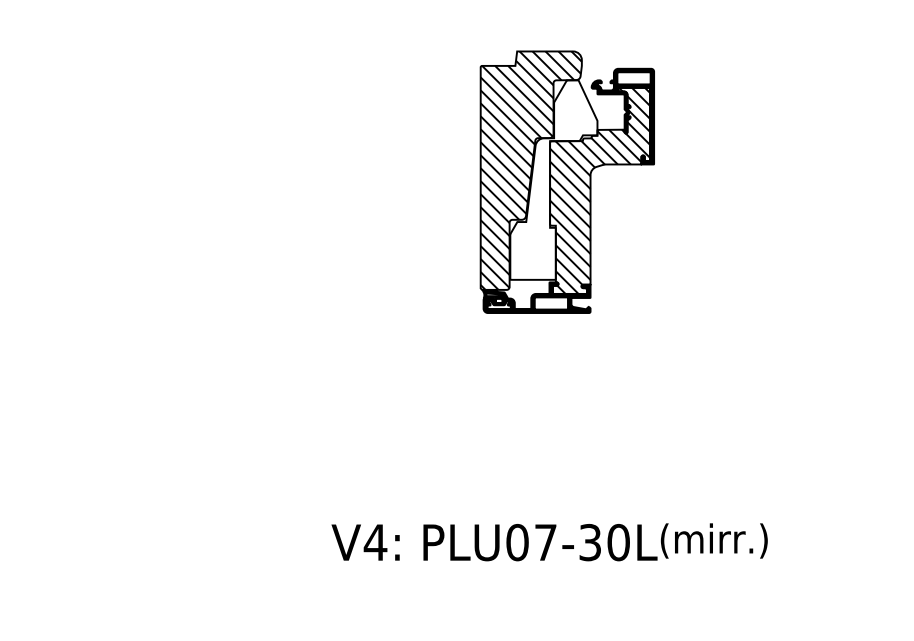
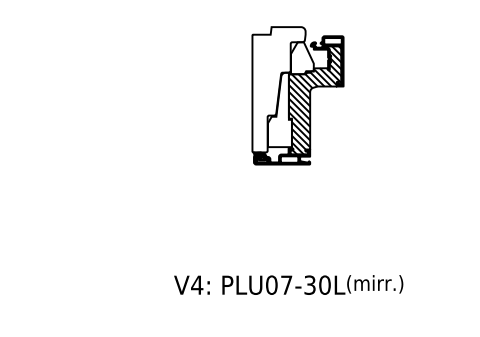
hatch: (530, 170) -> (278, 89), removed

